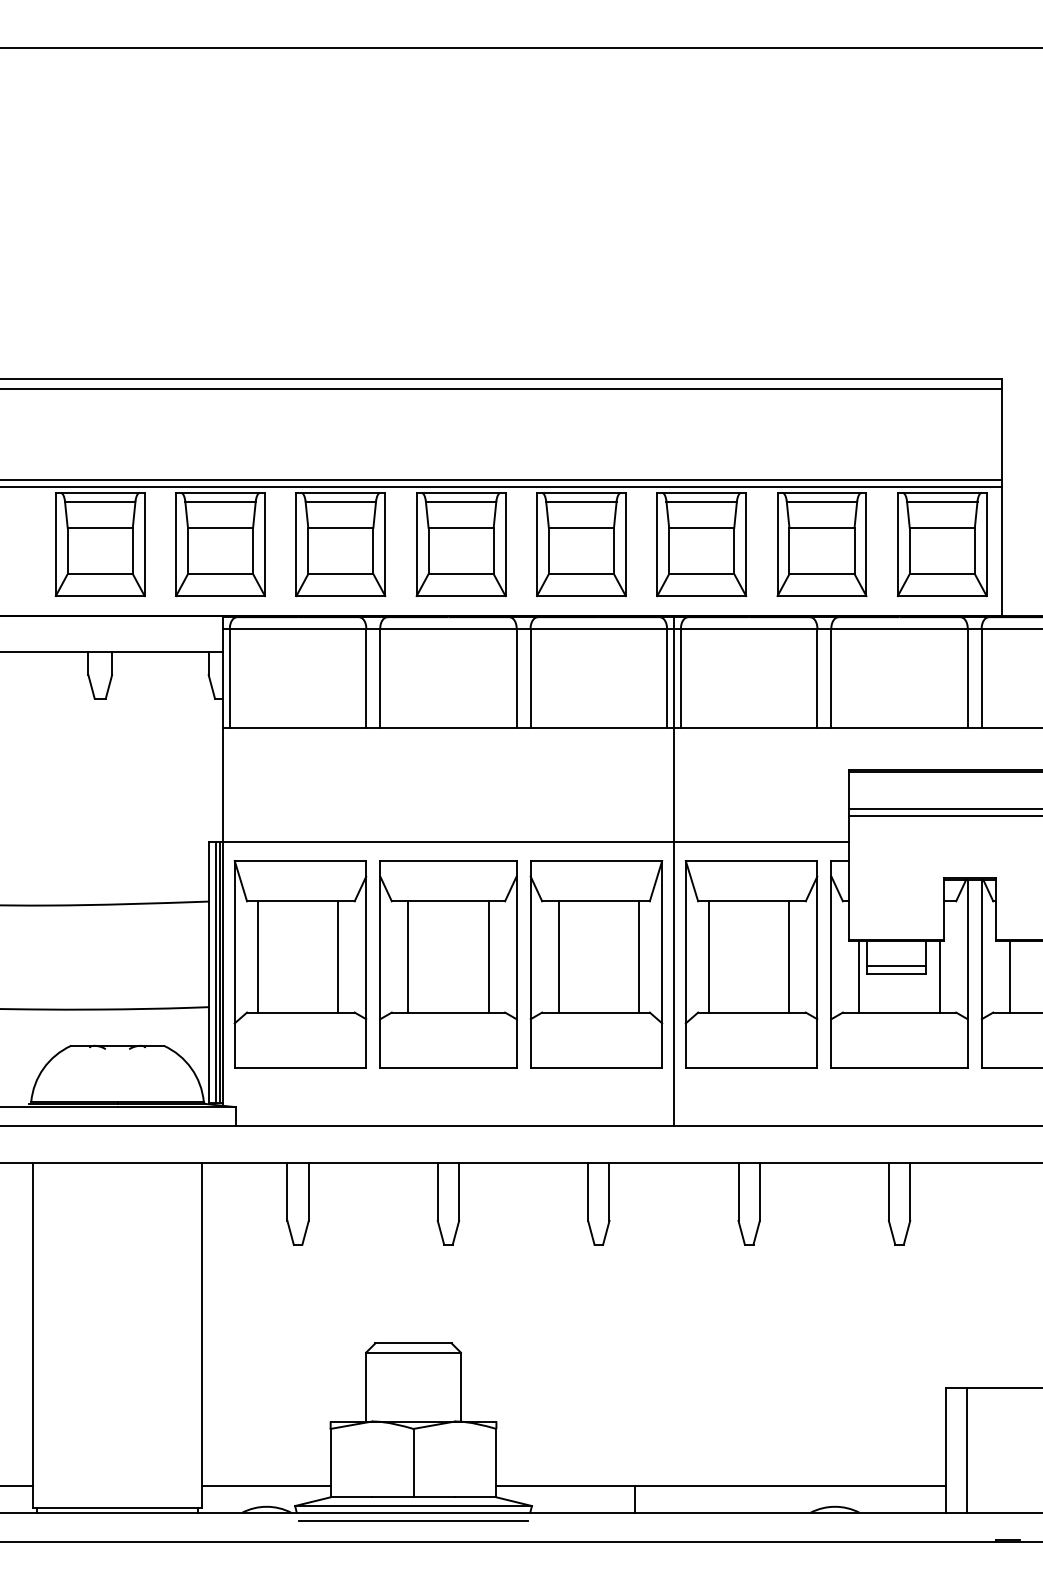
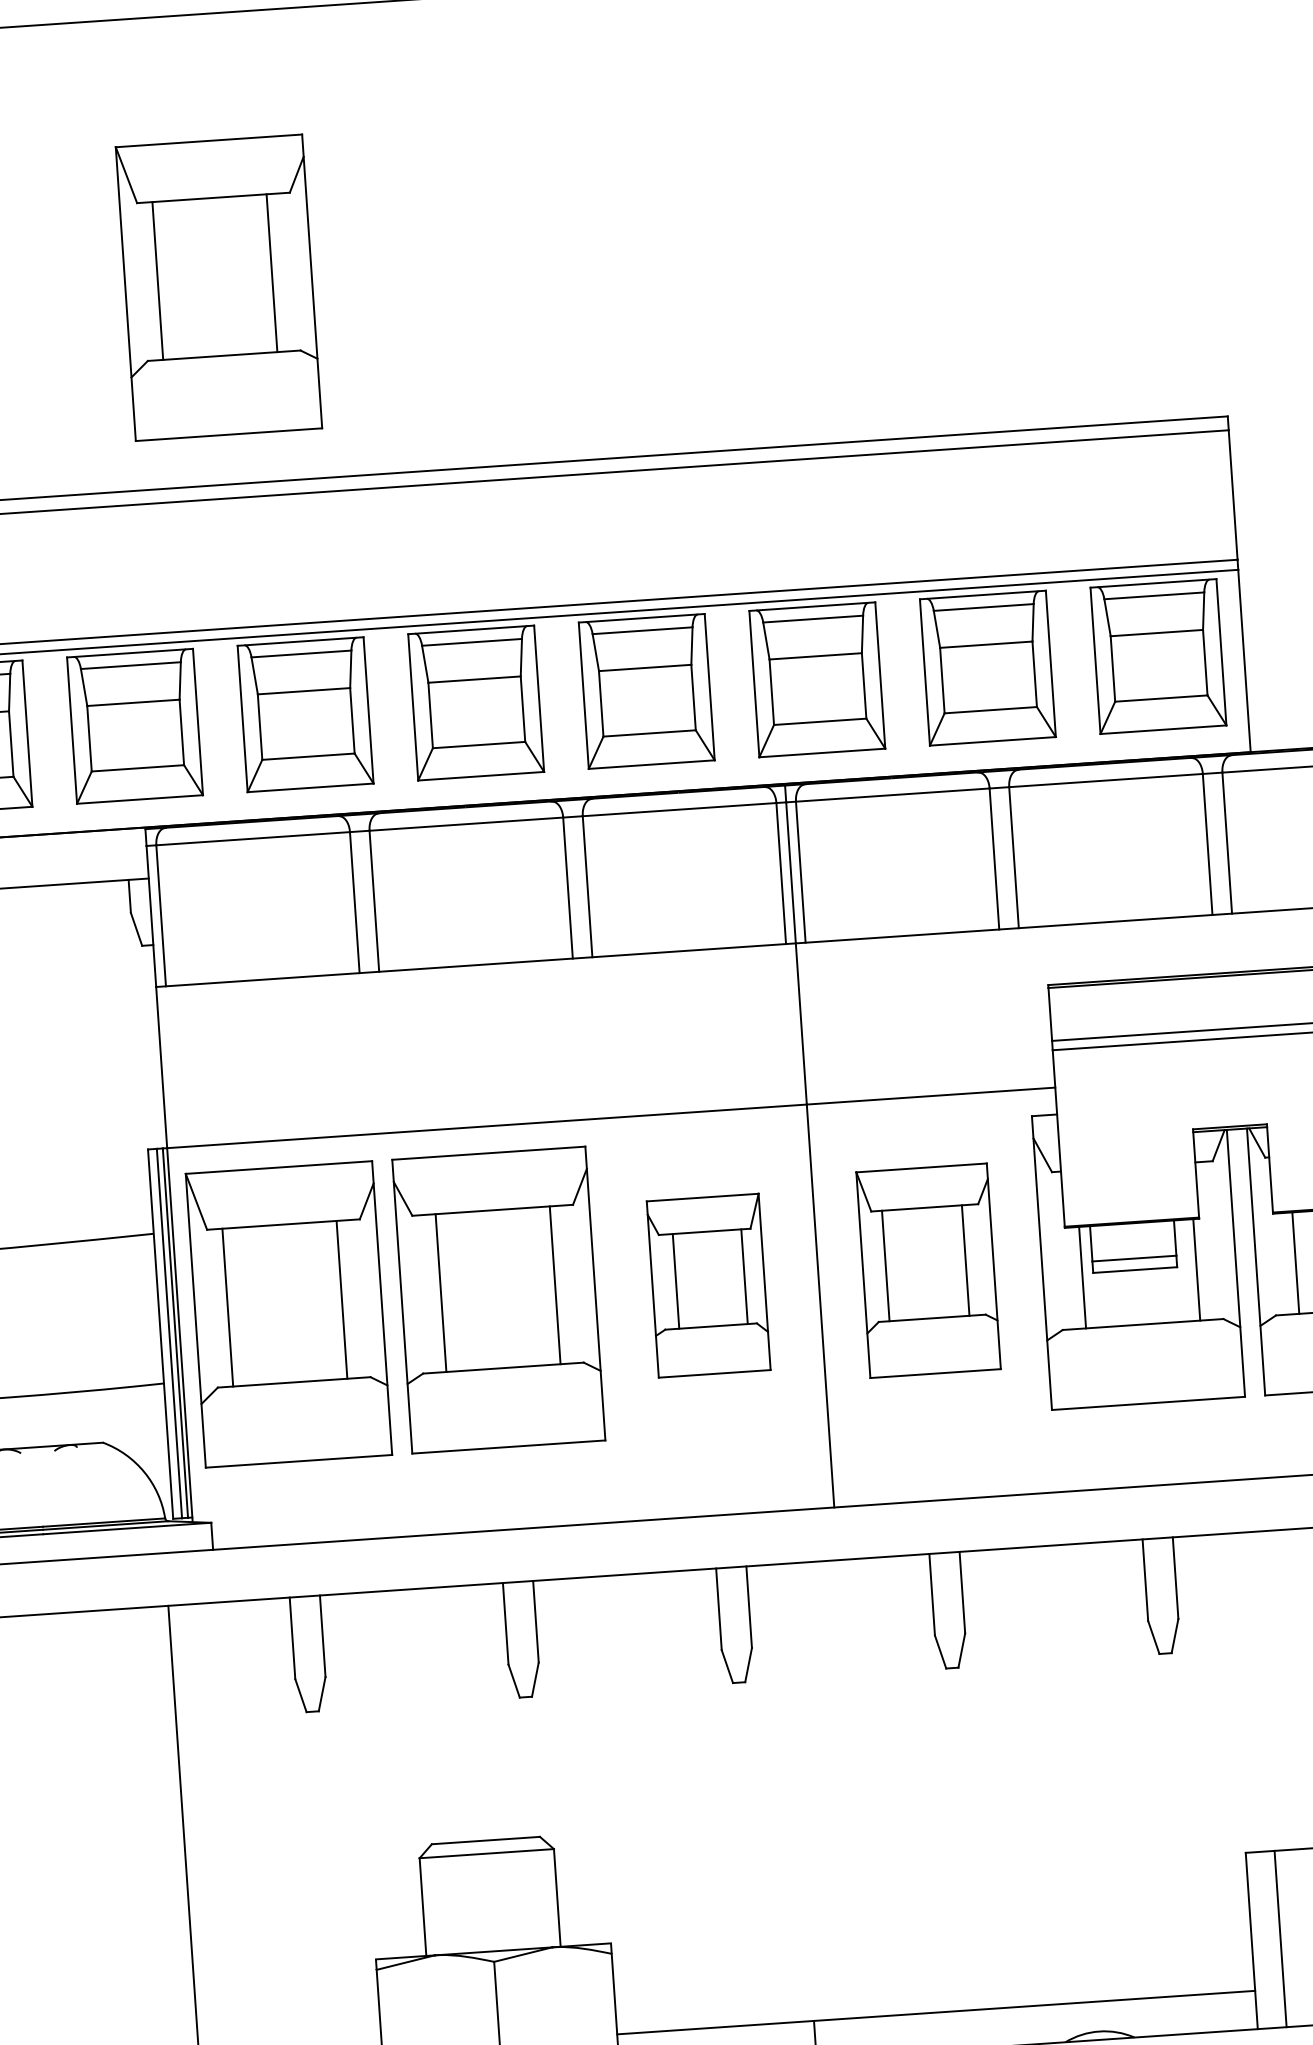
part: (300, 240) -> (219, 287), added
part: (596, 964) -> (708, 1285), size x0.6
part: (751, 964) -> (928, 1270), size x0.7

